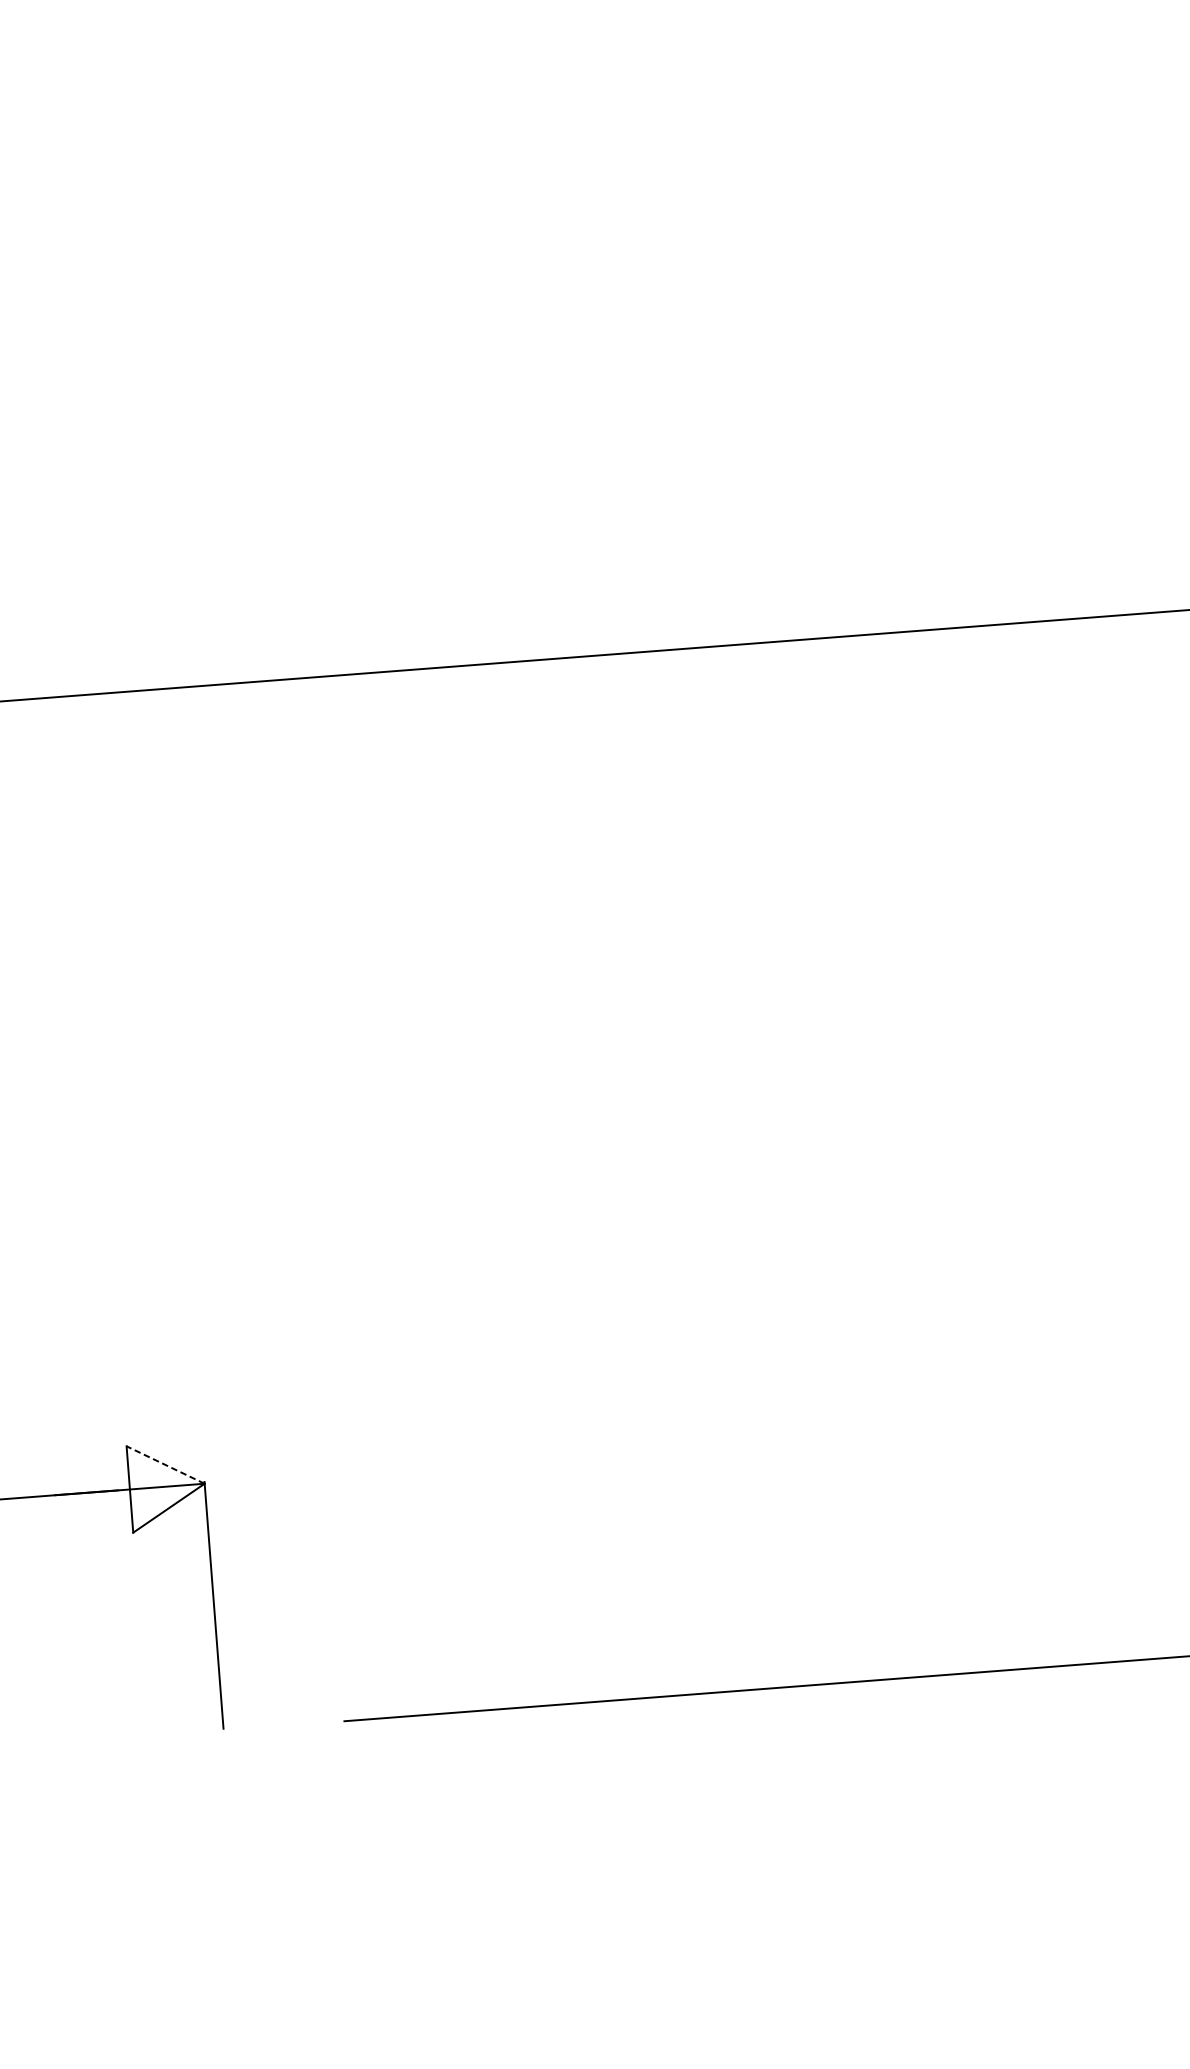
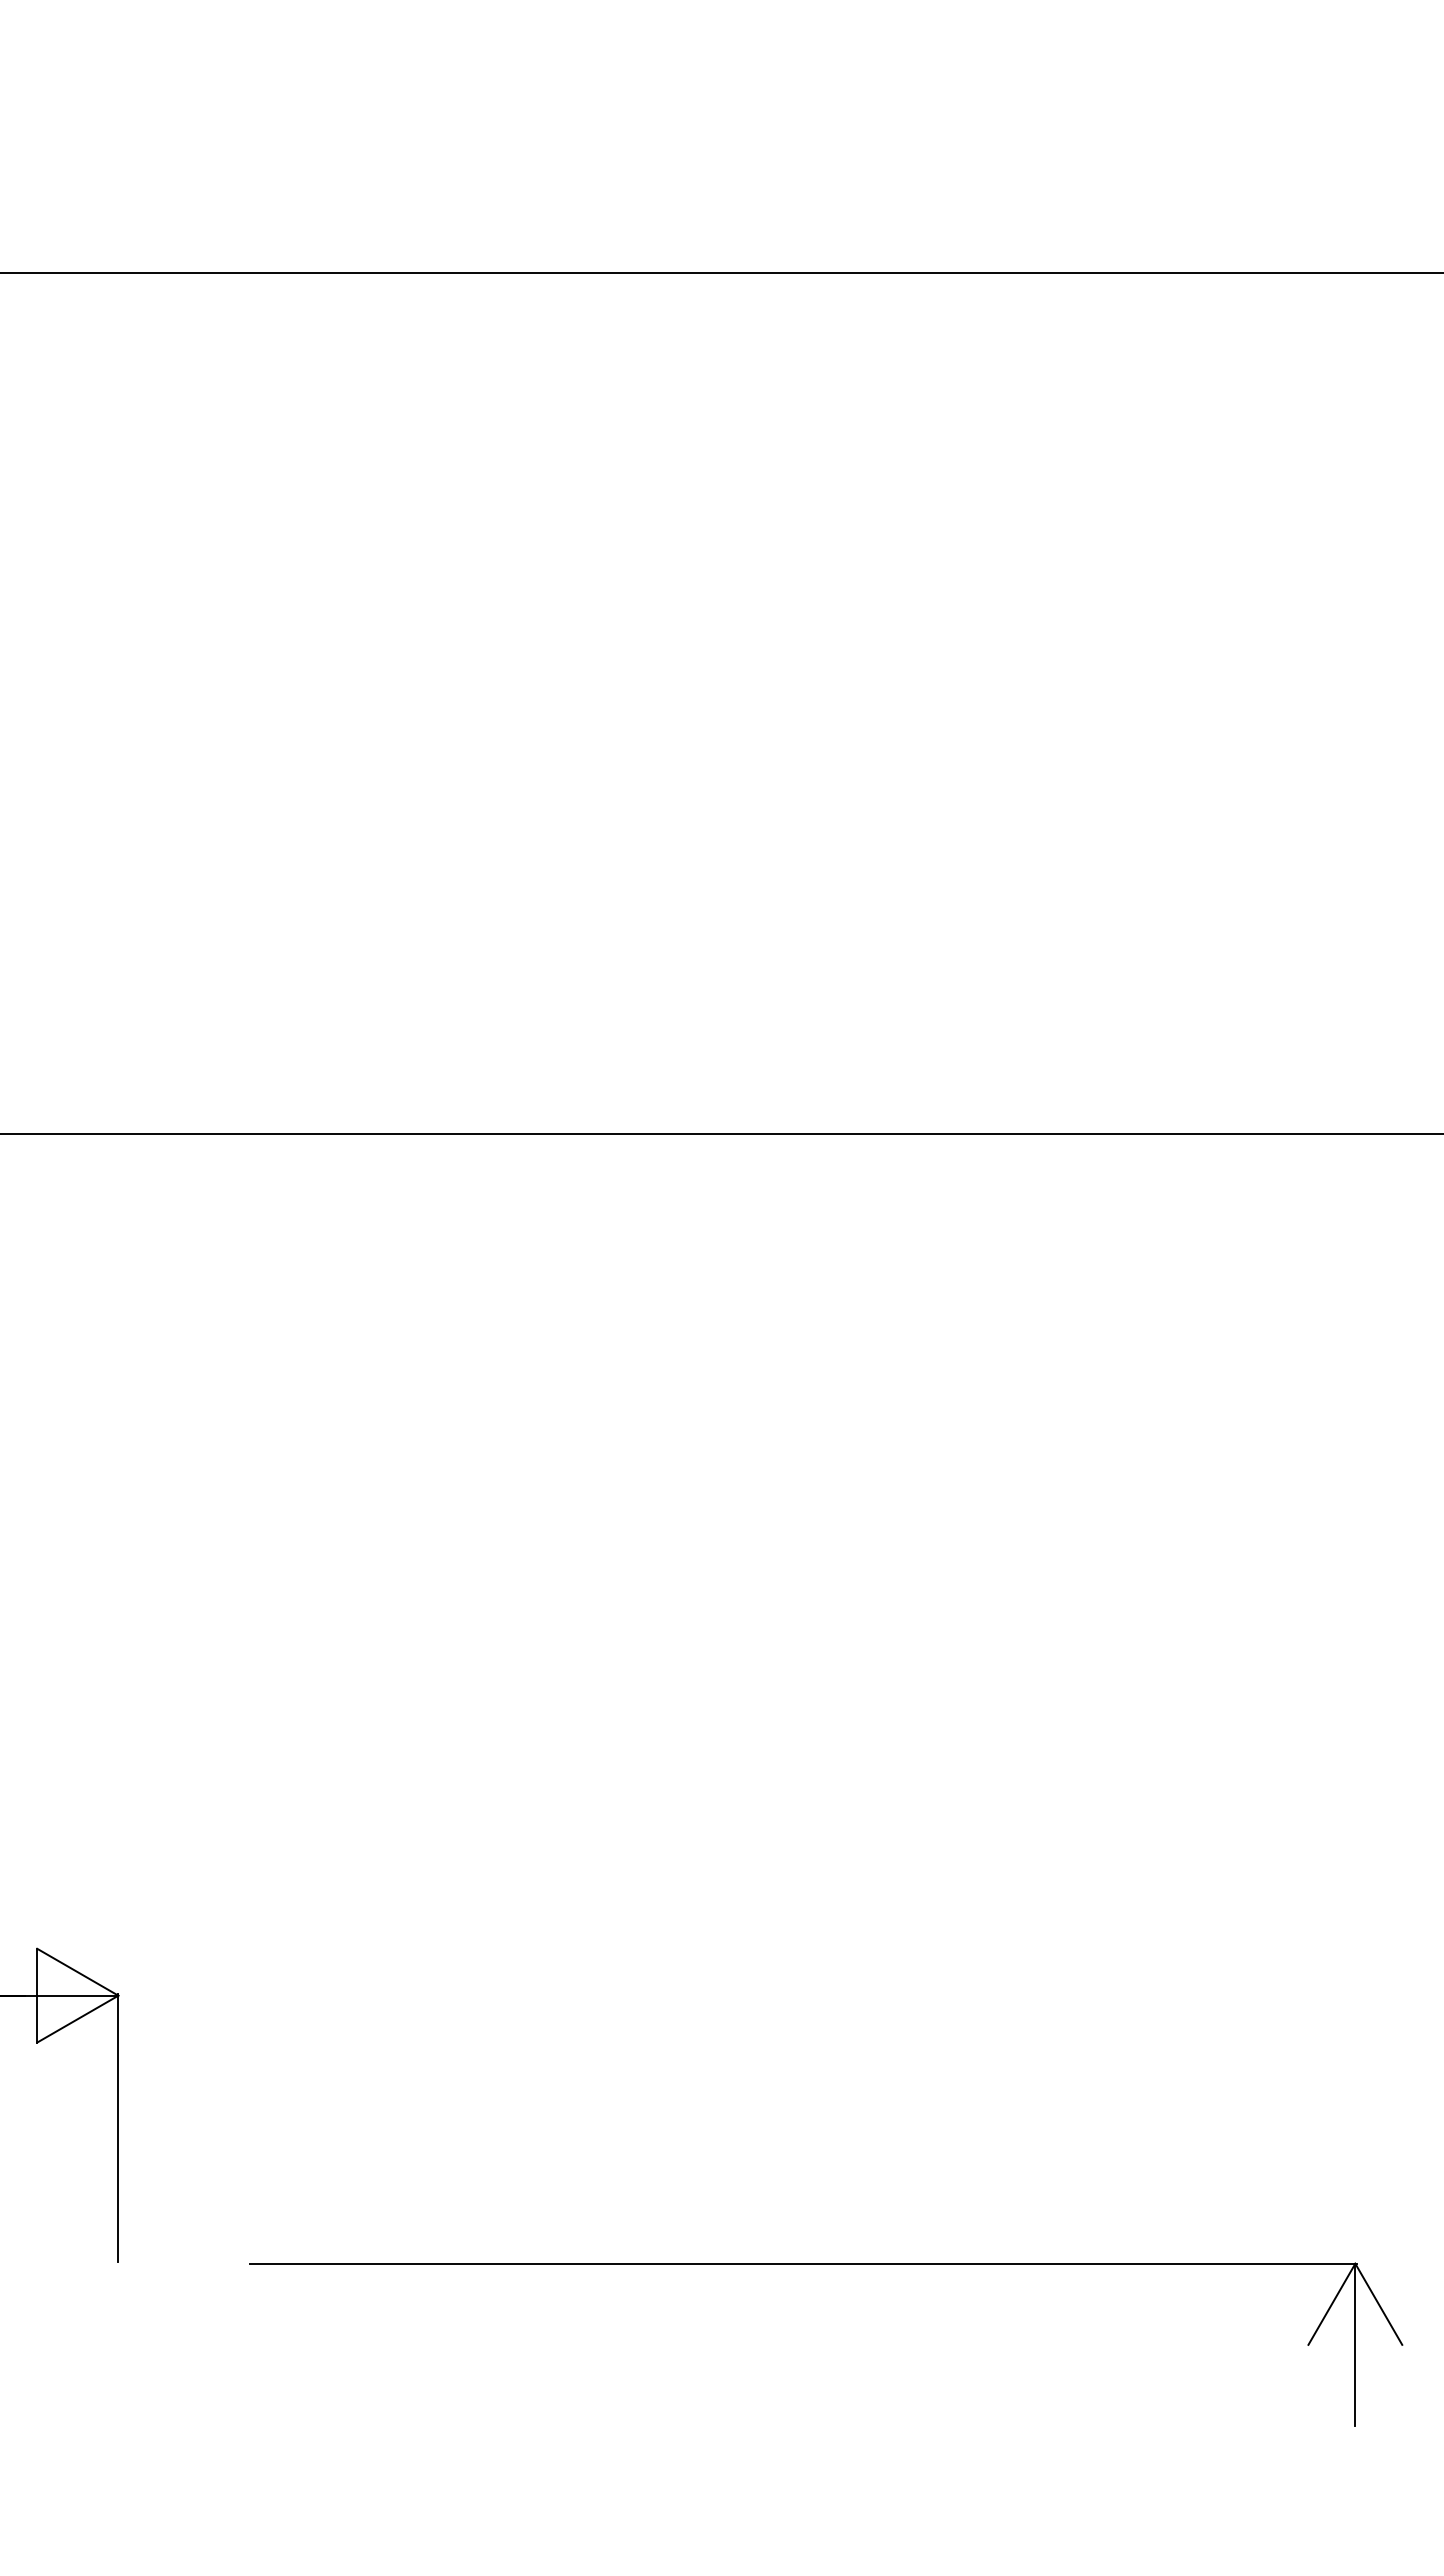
line: (165, 1465) -> (77, 1972), dashed -> solid

